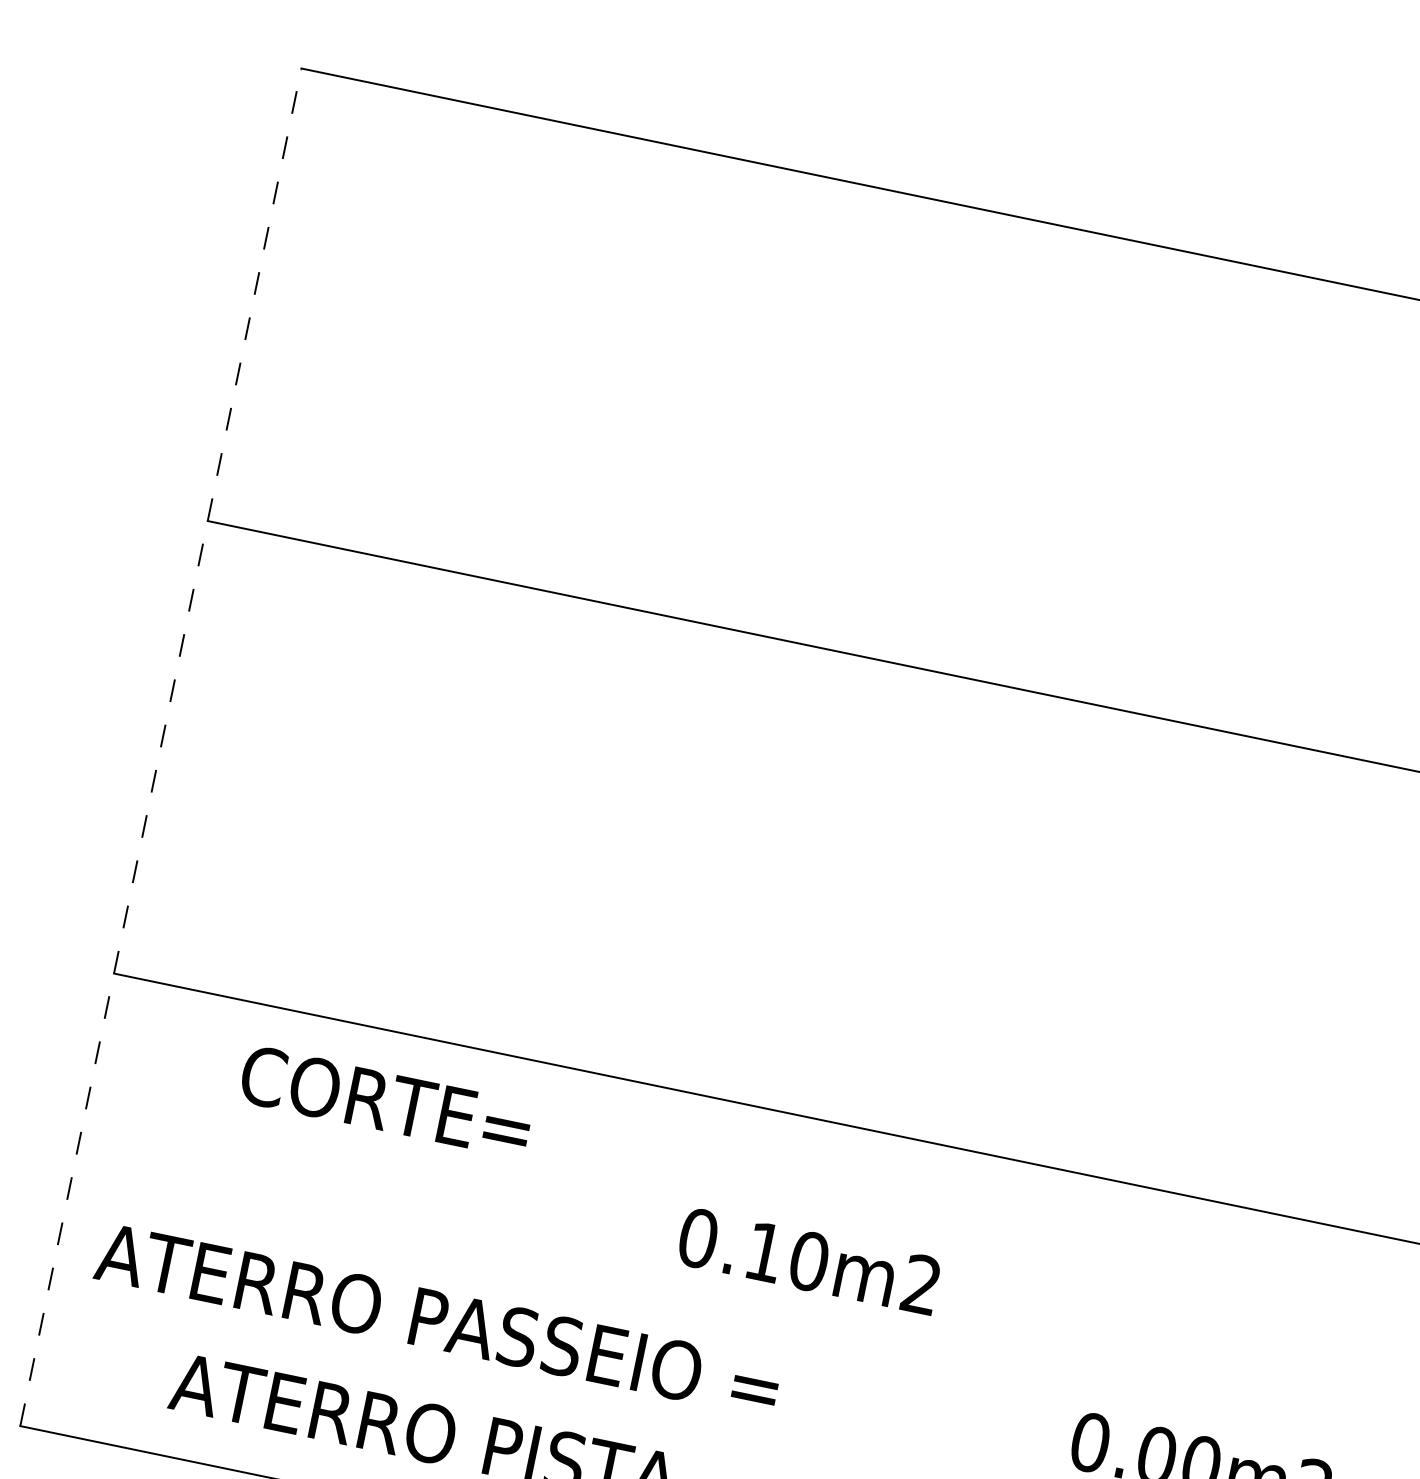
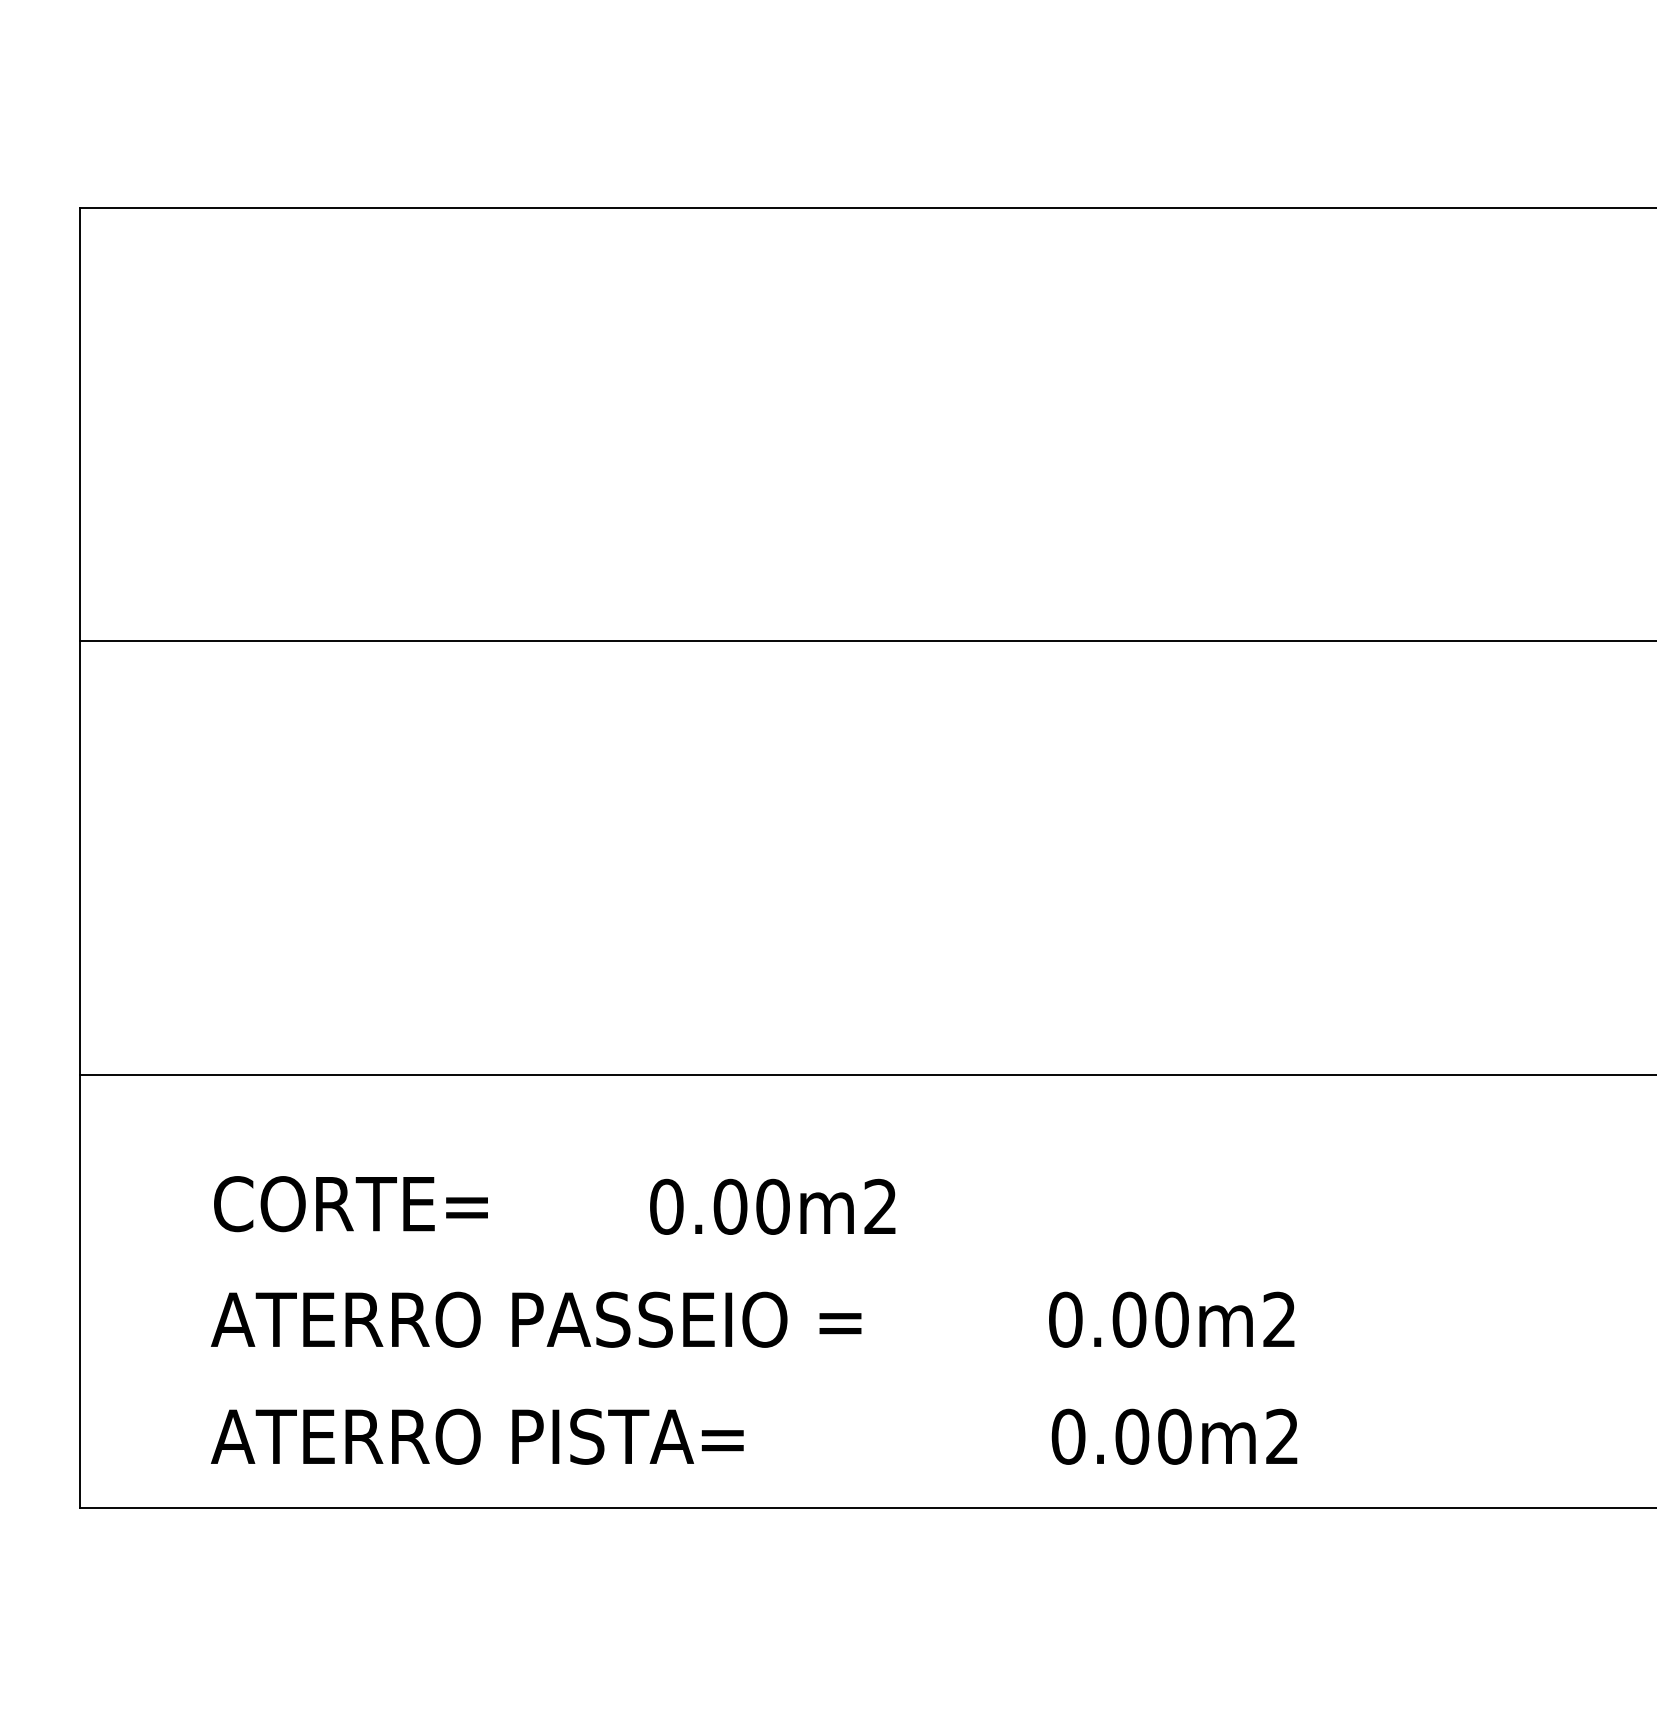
line: (160, 746) -> (79, 857), dashed -> solid
text: (385, 1102) -> (350, 1204), moved
text: (764, 1251) -> (730, 1206), 0.10m2 -> 0.00m2
text: (438, 1320) -> (536, 1319), moved

